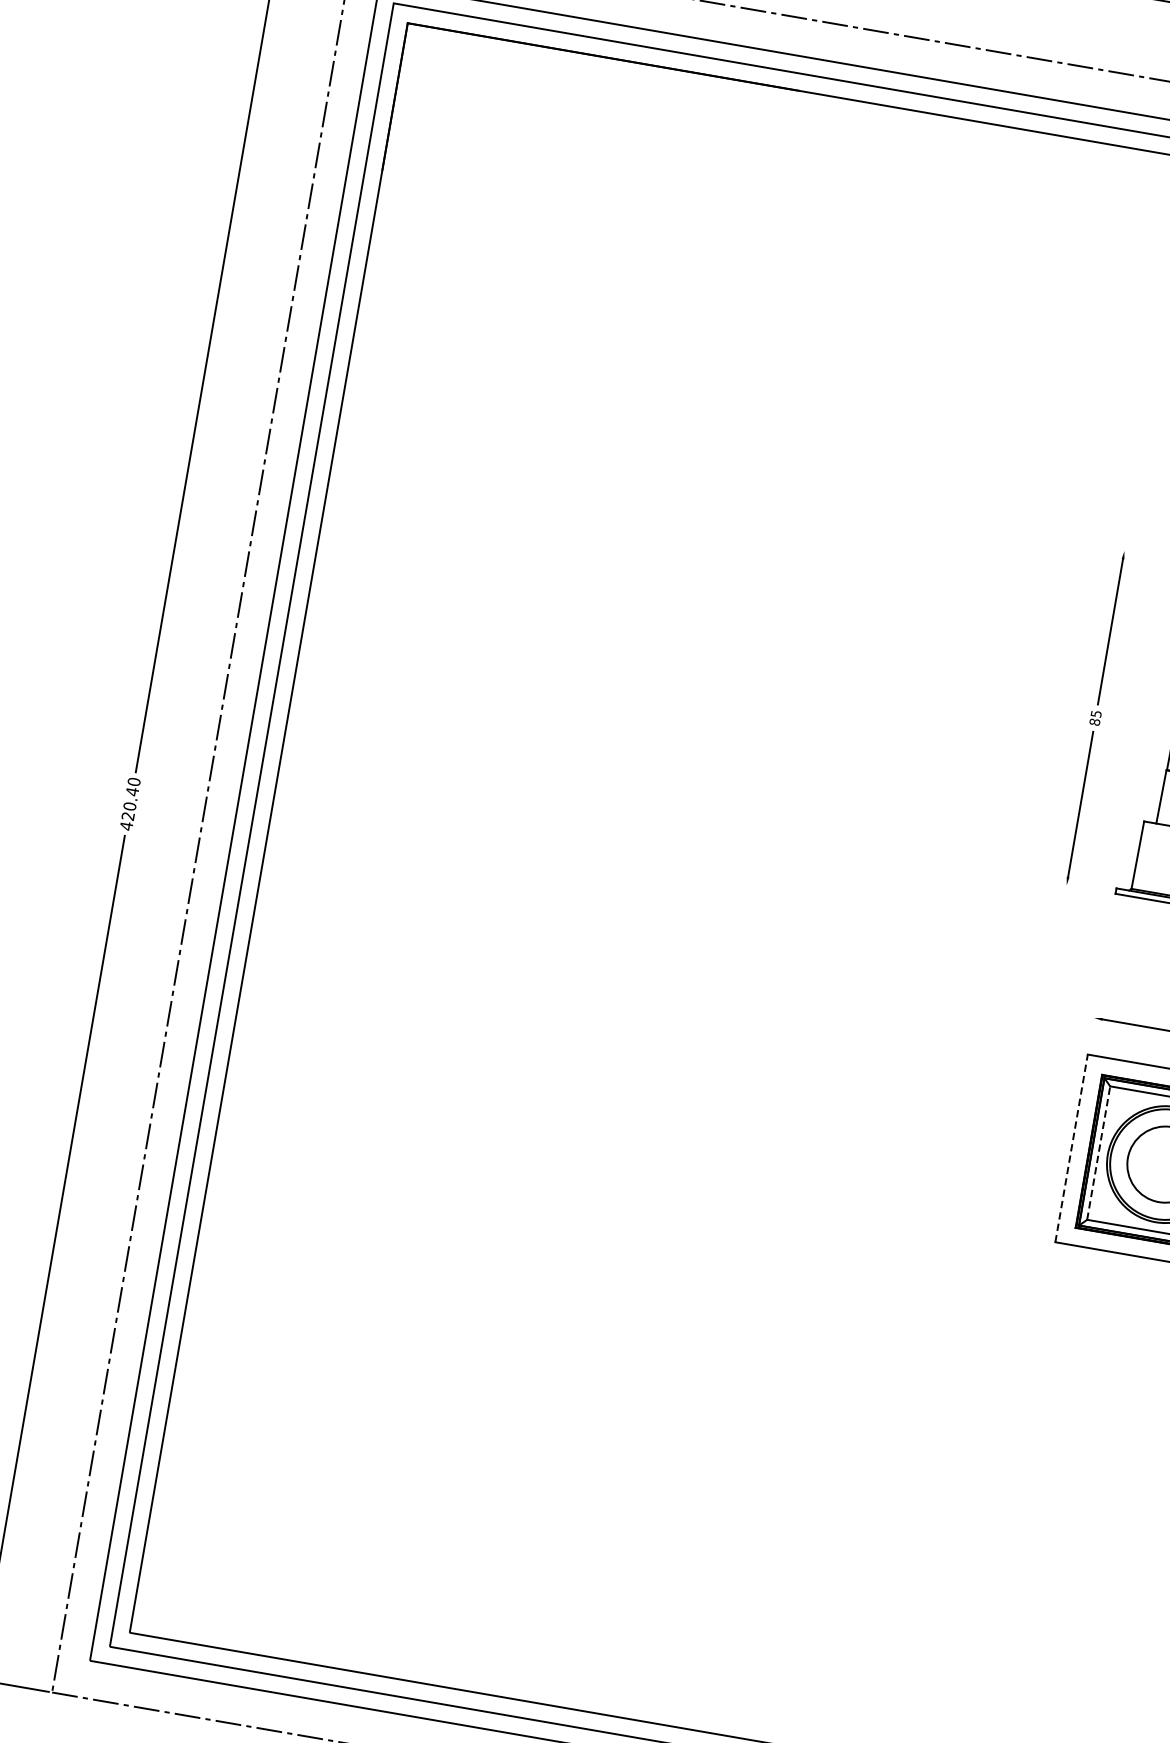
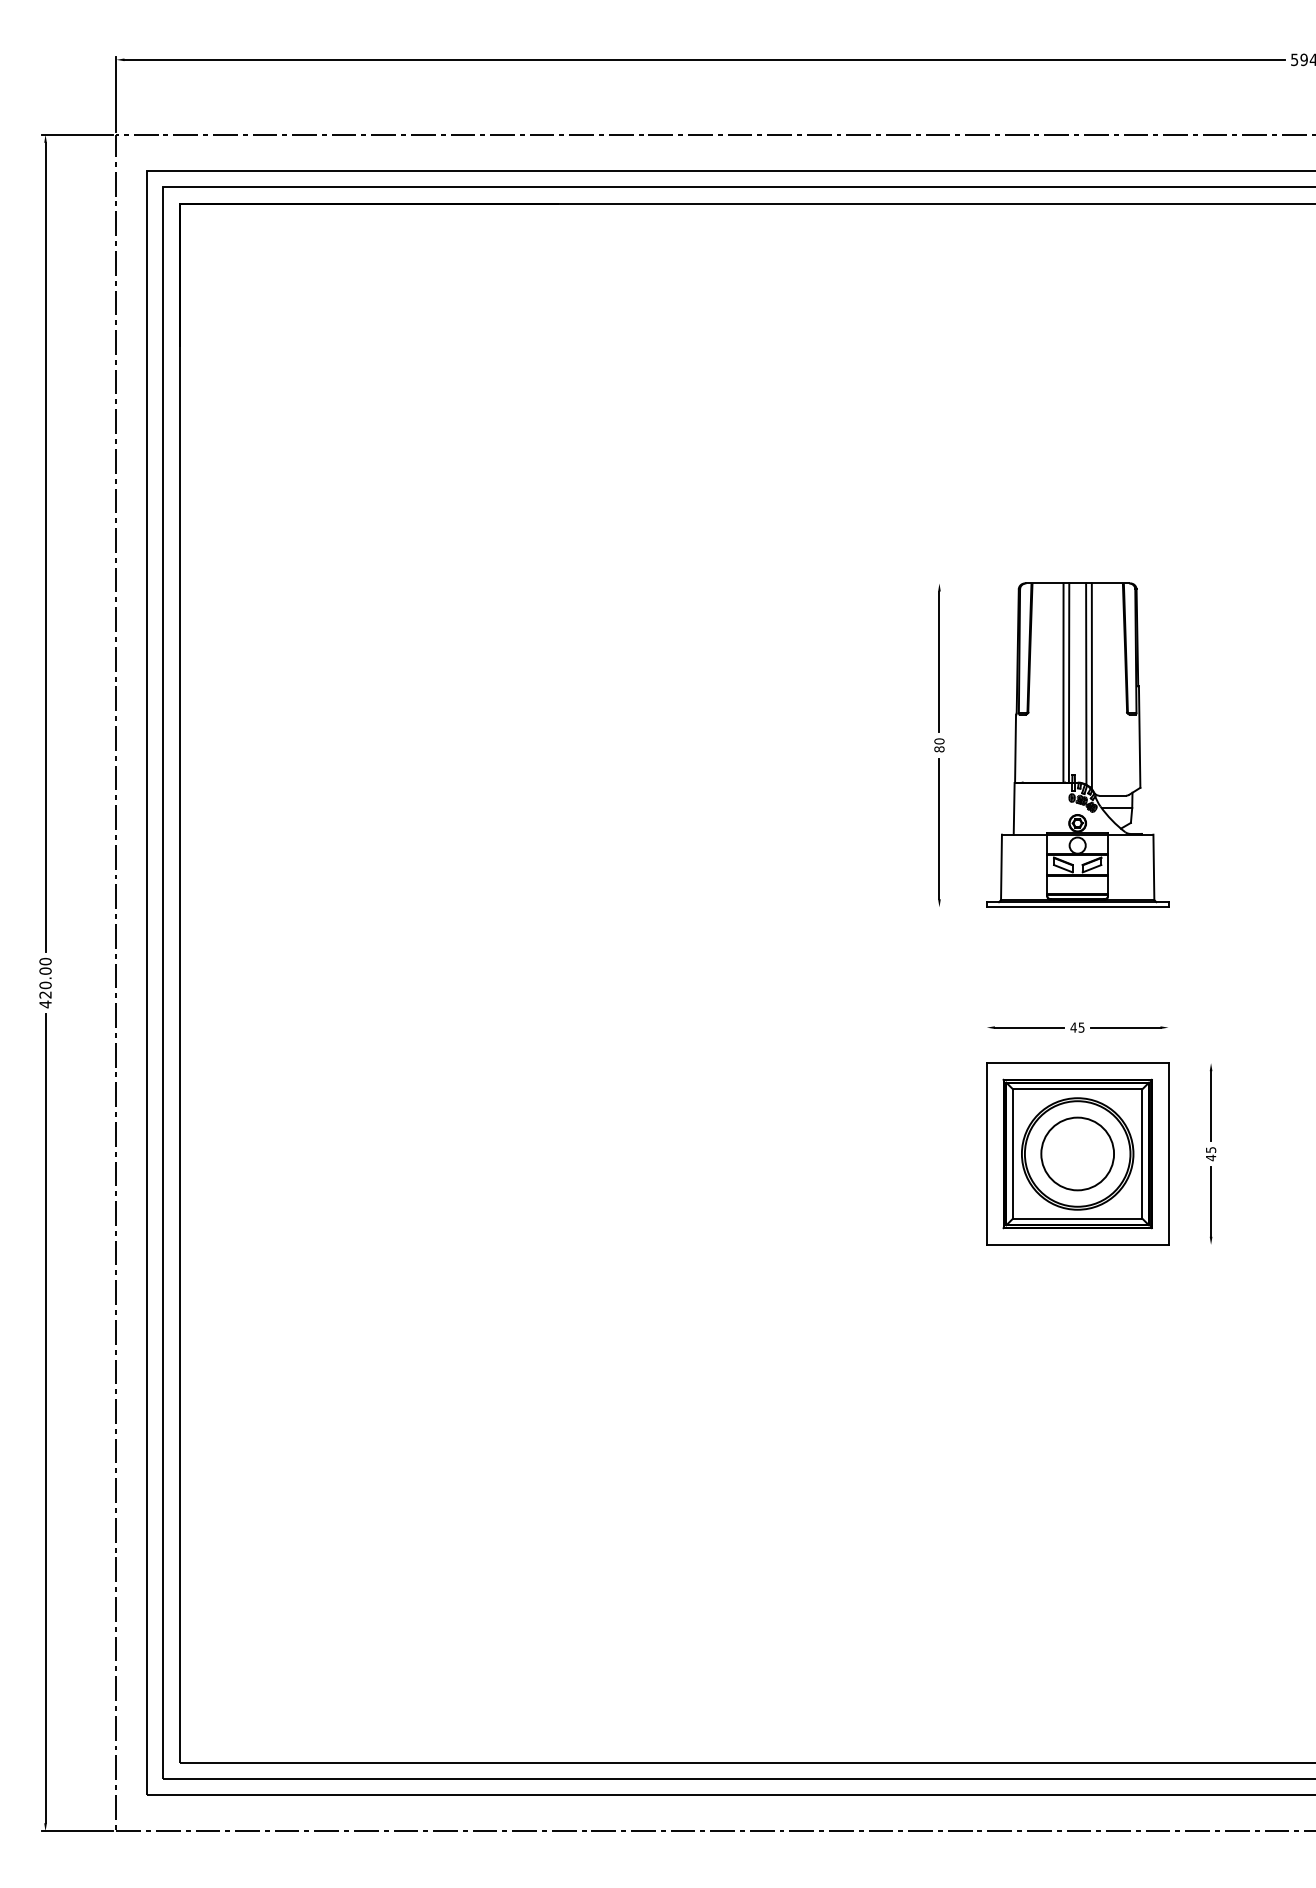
text: (1096, 714) -> (939, 741), 85 -> 80
text: (132, 792) -> (45, 971), 420.40 -> 420.00
line: (1071, 1148) -> (986, 1154), dashed -> solid
line: (1099, 1153) -> (1013, 1154), dashed -> solid

